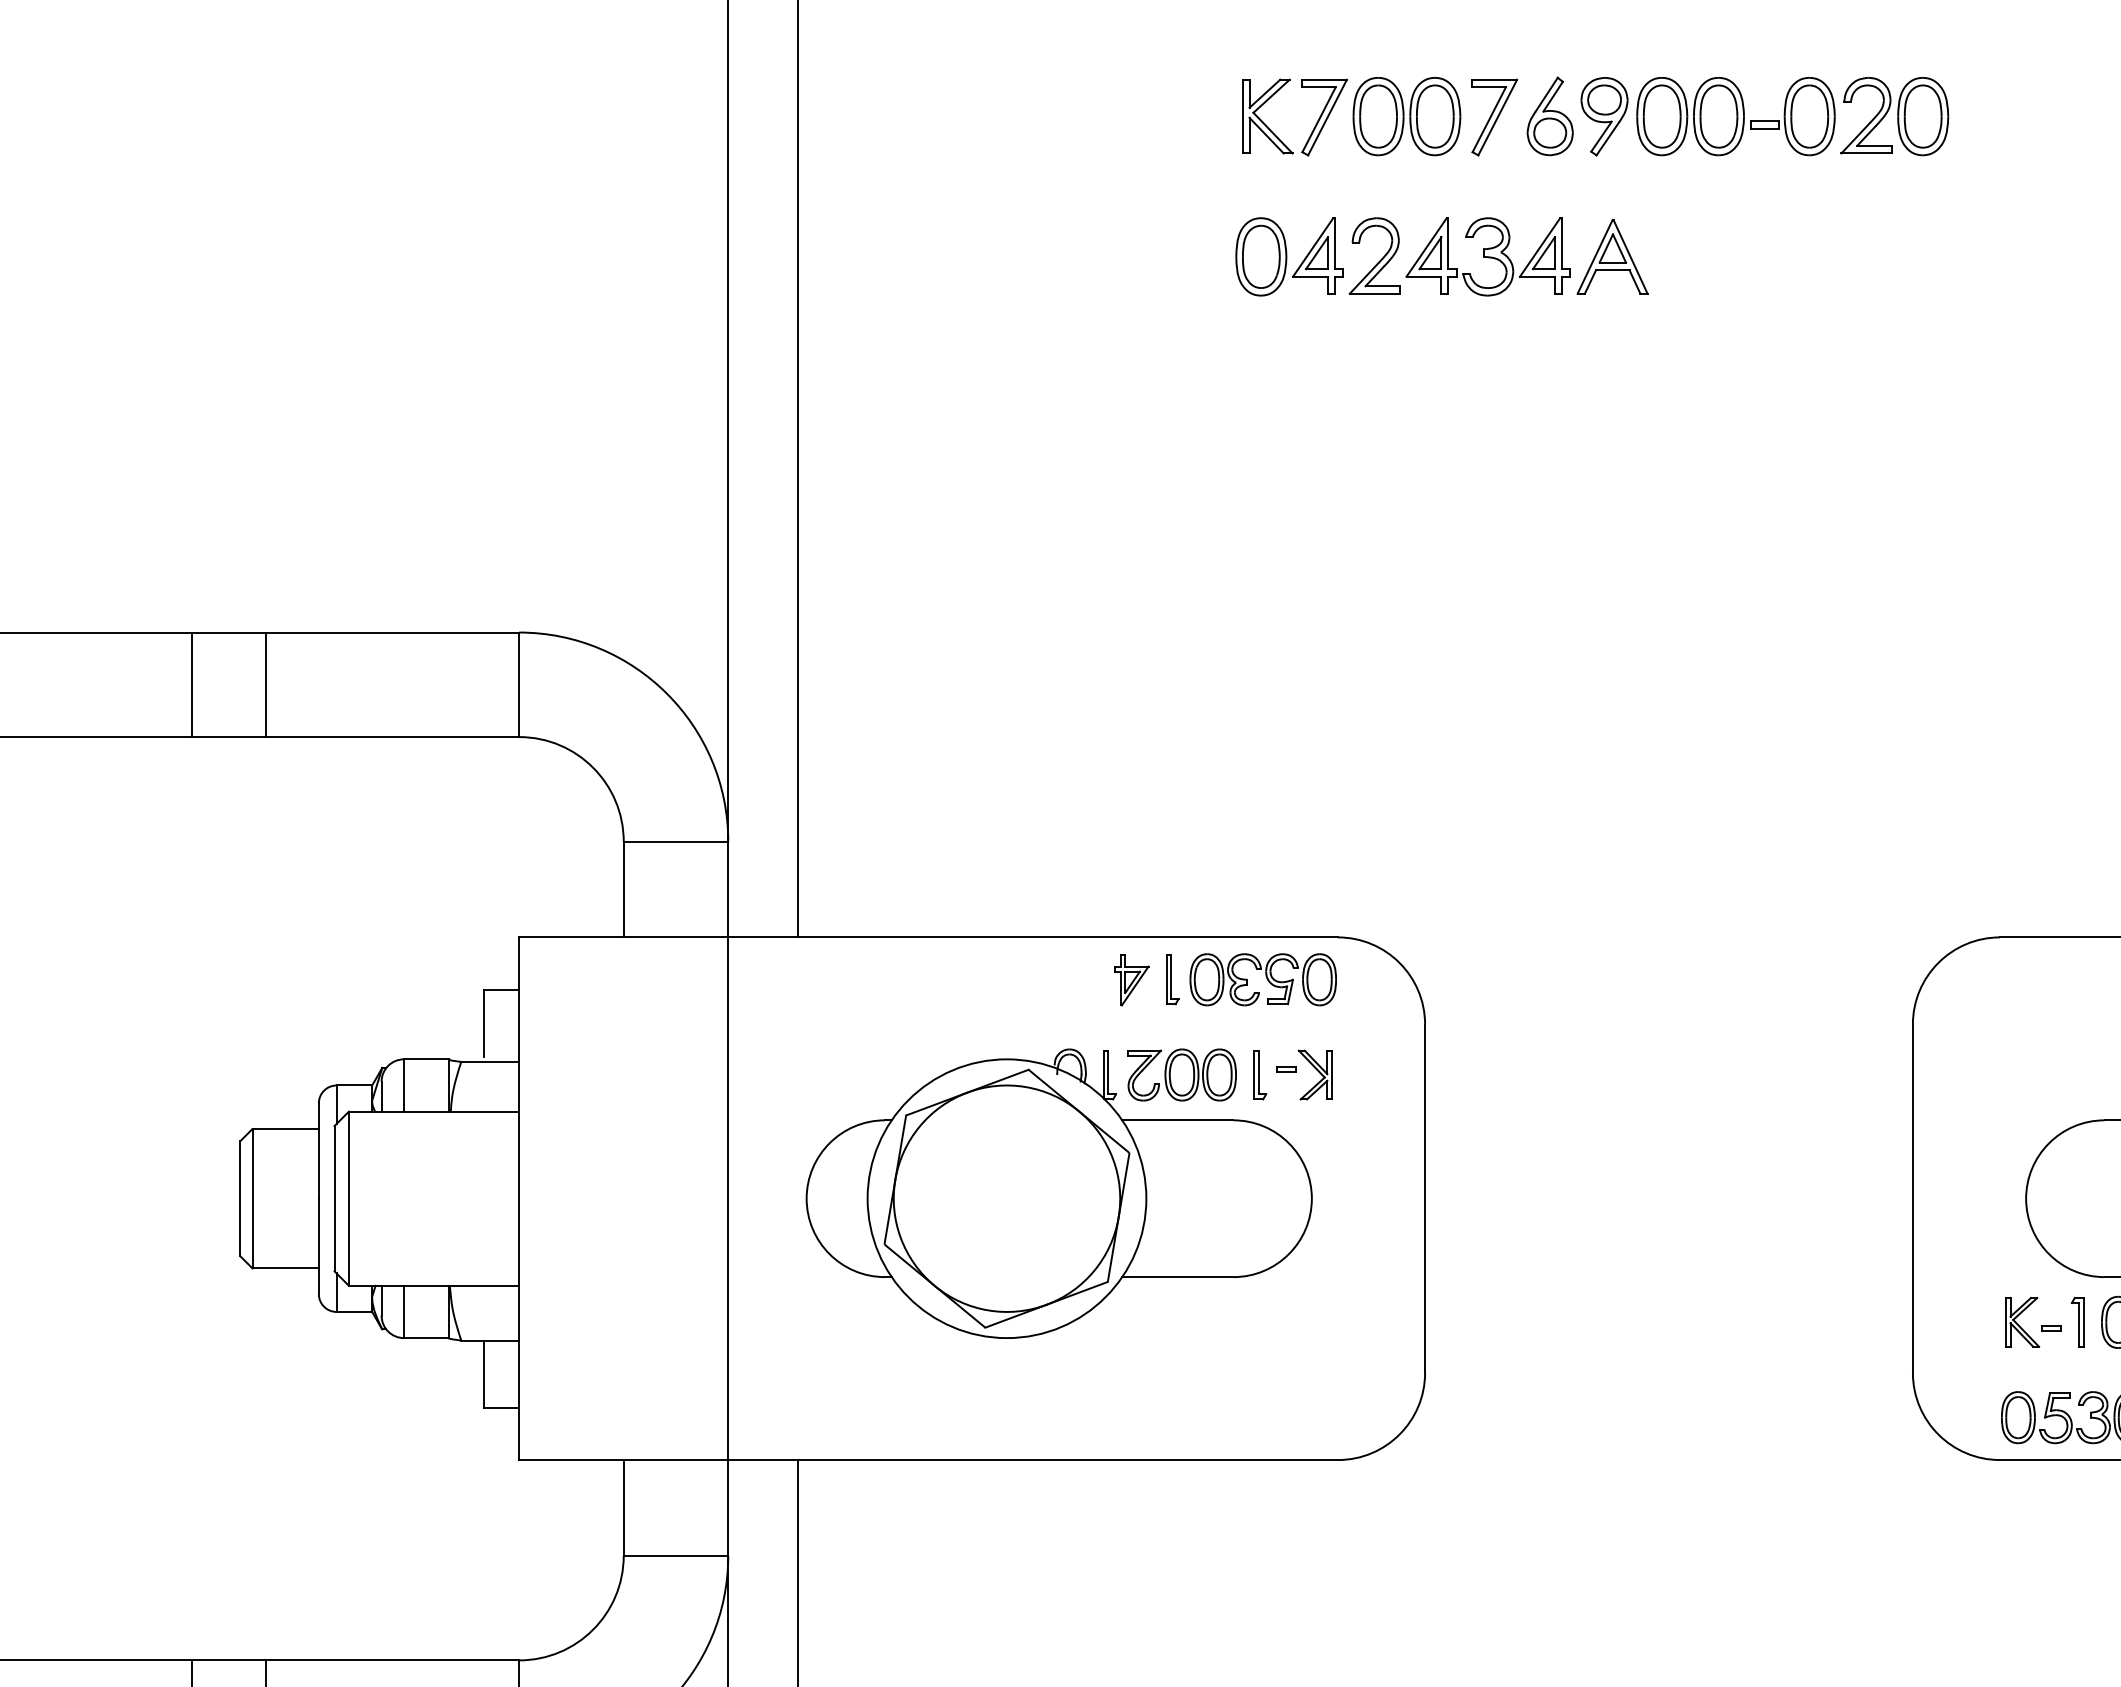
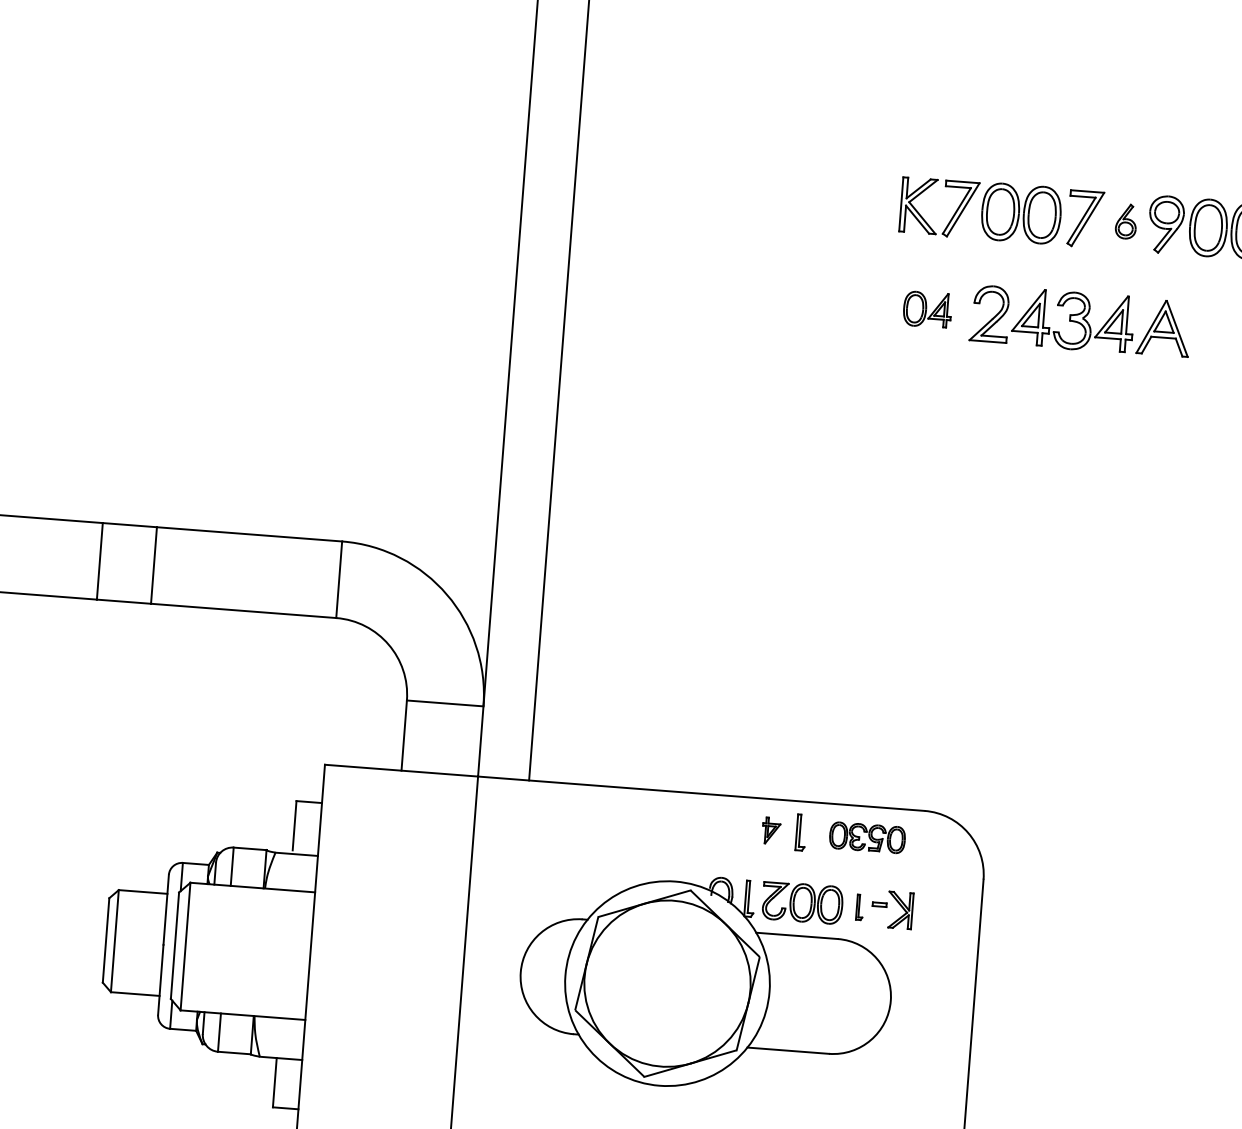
part: (1549, 116) -> (1125, 221), size x0.6
part: (1289, 256) -> (927, 309), size x0.6
part: (1262, 979) -> (867, 837), size x0.7
part: (1131, 980) -> (771, 830), size x0.7
part: (1260, 1075) -> (860, 907), size x0.7

